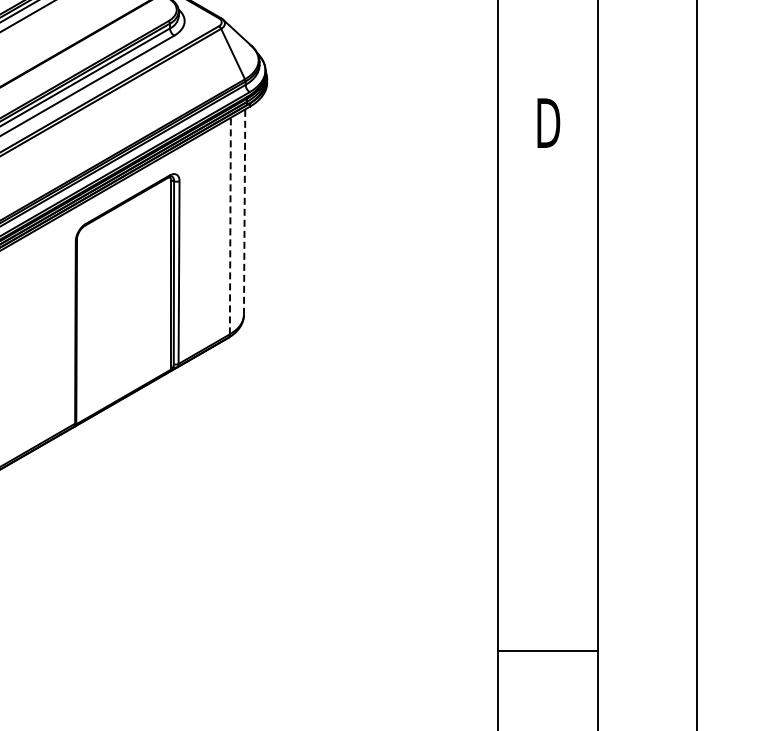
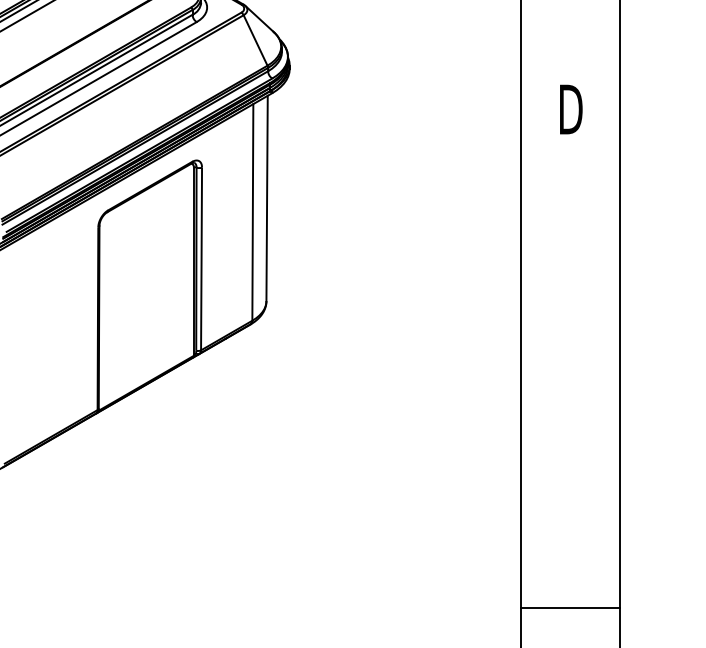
line: (244, 212) -> (266, 198), dashed -> solid
line: (230, 225) -> (252, 211), dashed -> solid
line: (547, 650) -> (569, 607), moved

